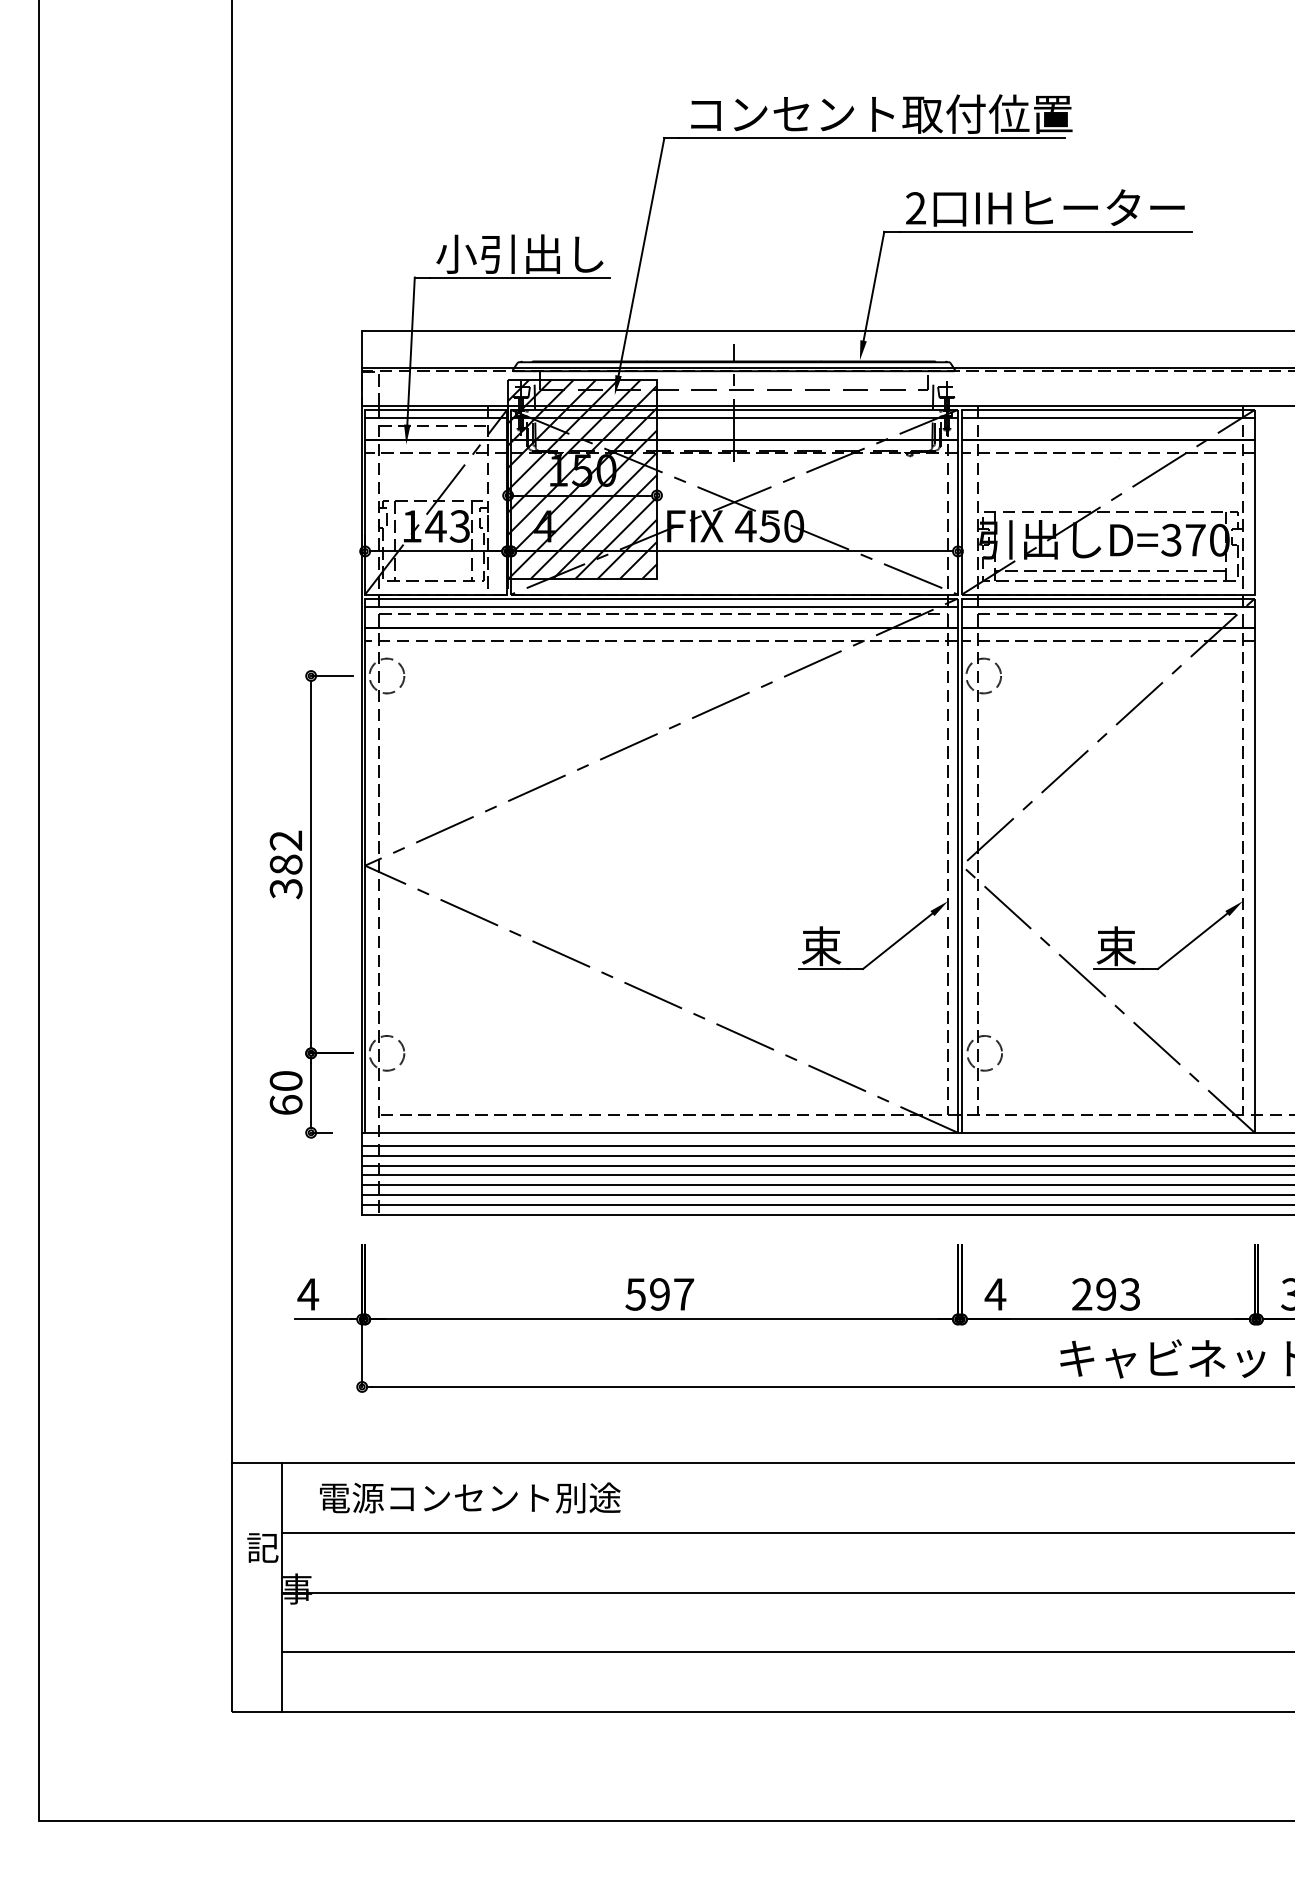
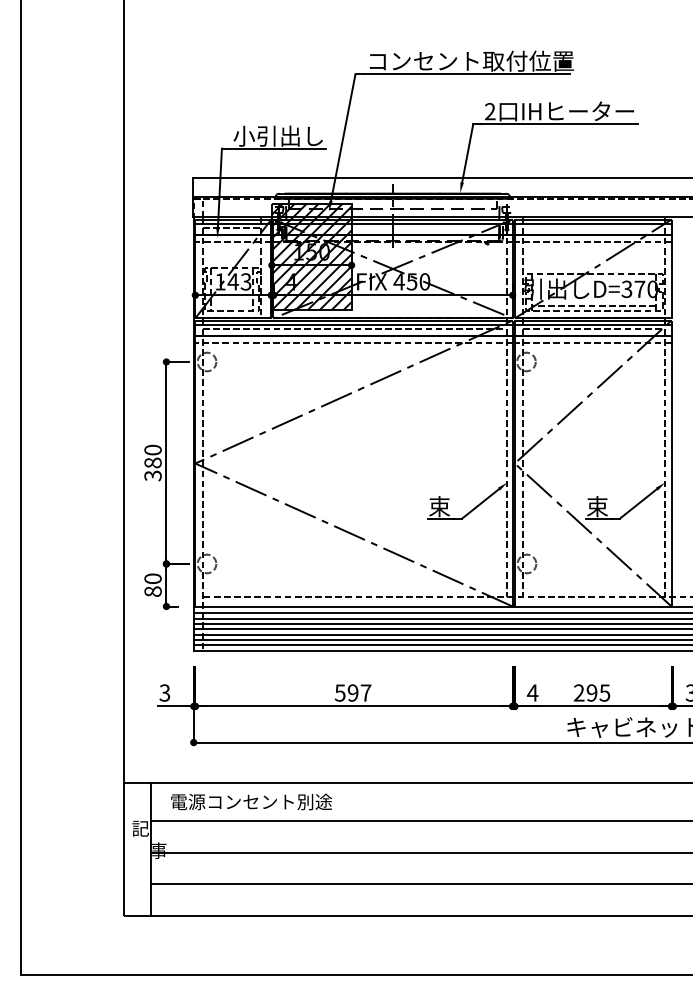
text: (285, 839) -> (152, 449), 382 -> 380
text: (285, 1104) -> (152, 591), 60 -> 80
text: (307, 1293) -> (164, 692), 4 -> 3
text: (1131, 1293) -> (605, 692), 293 -> 295

